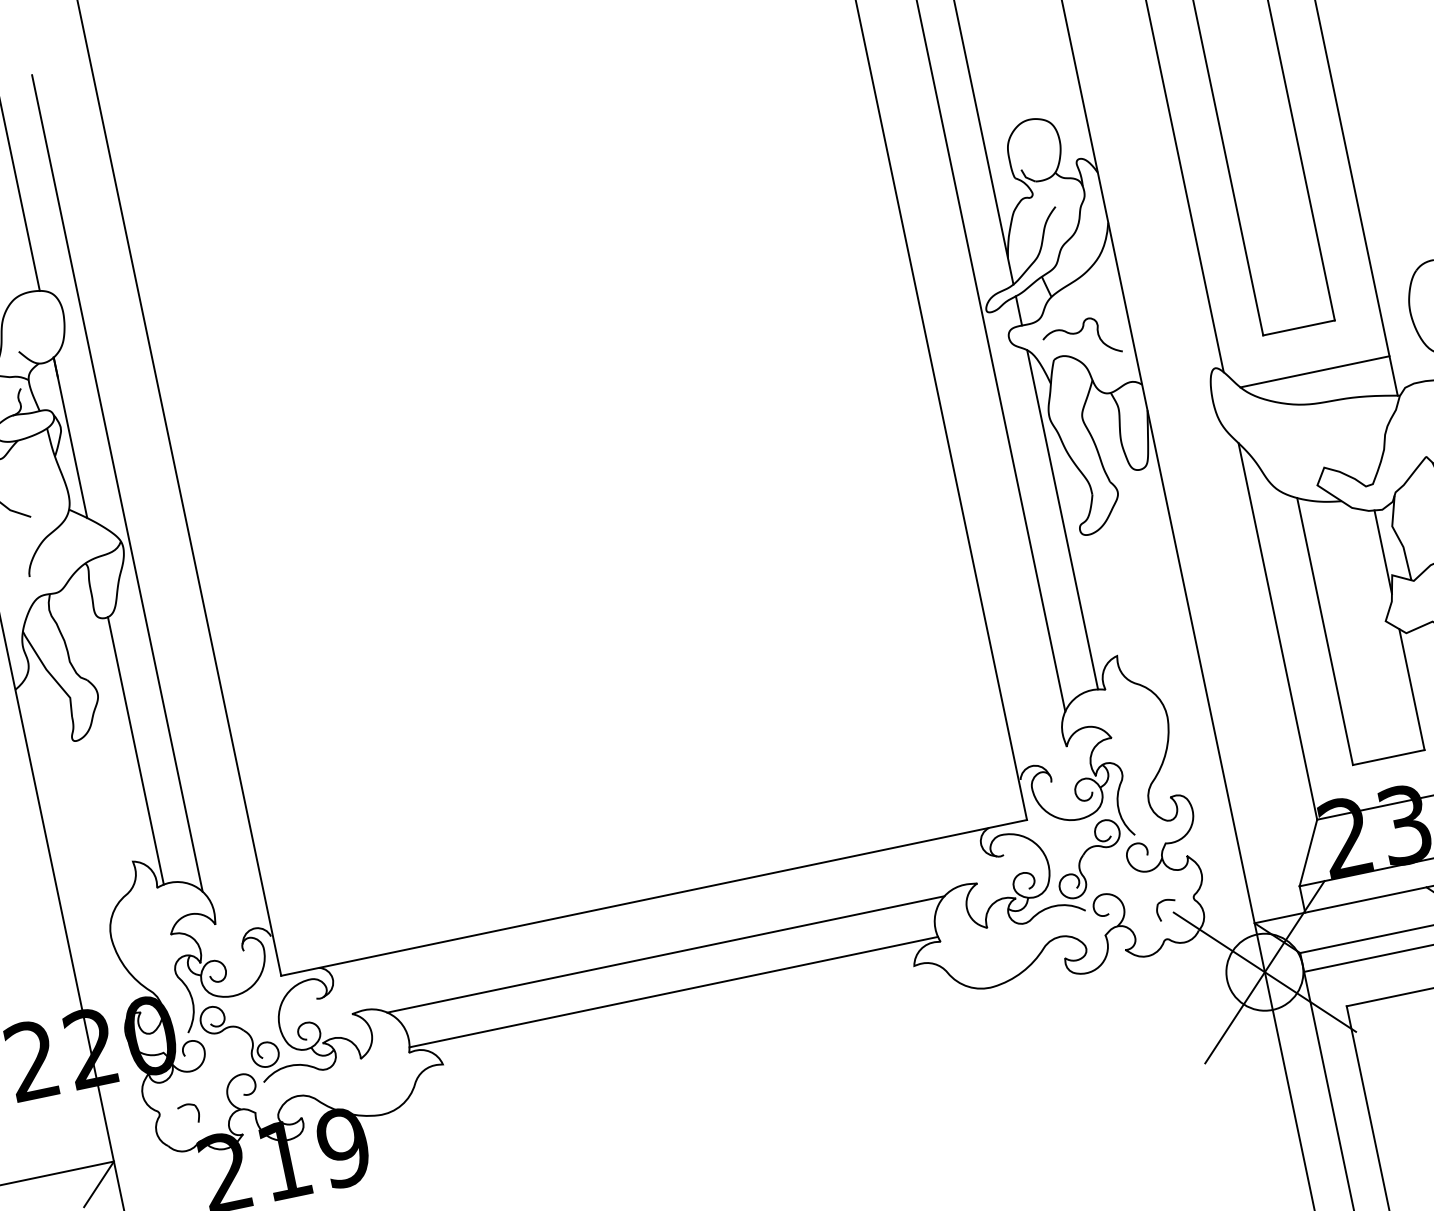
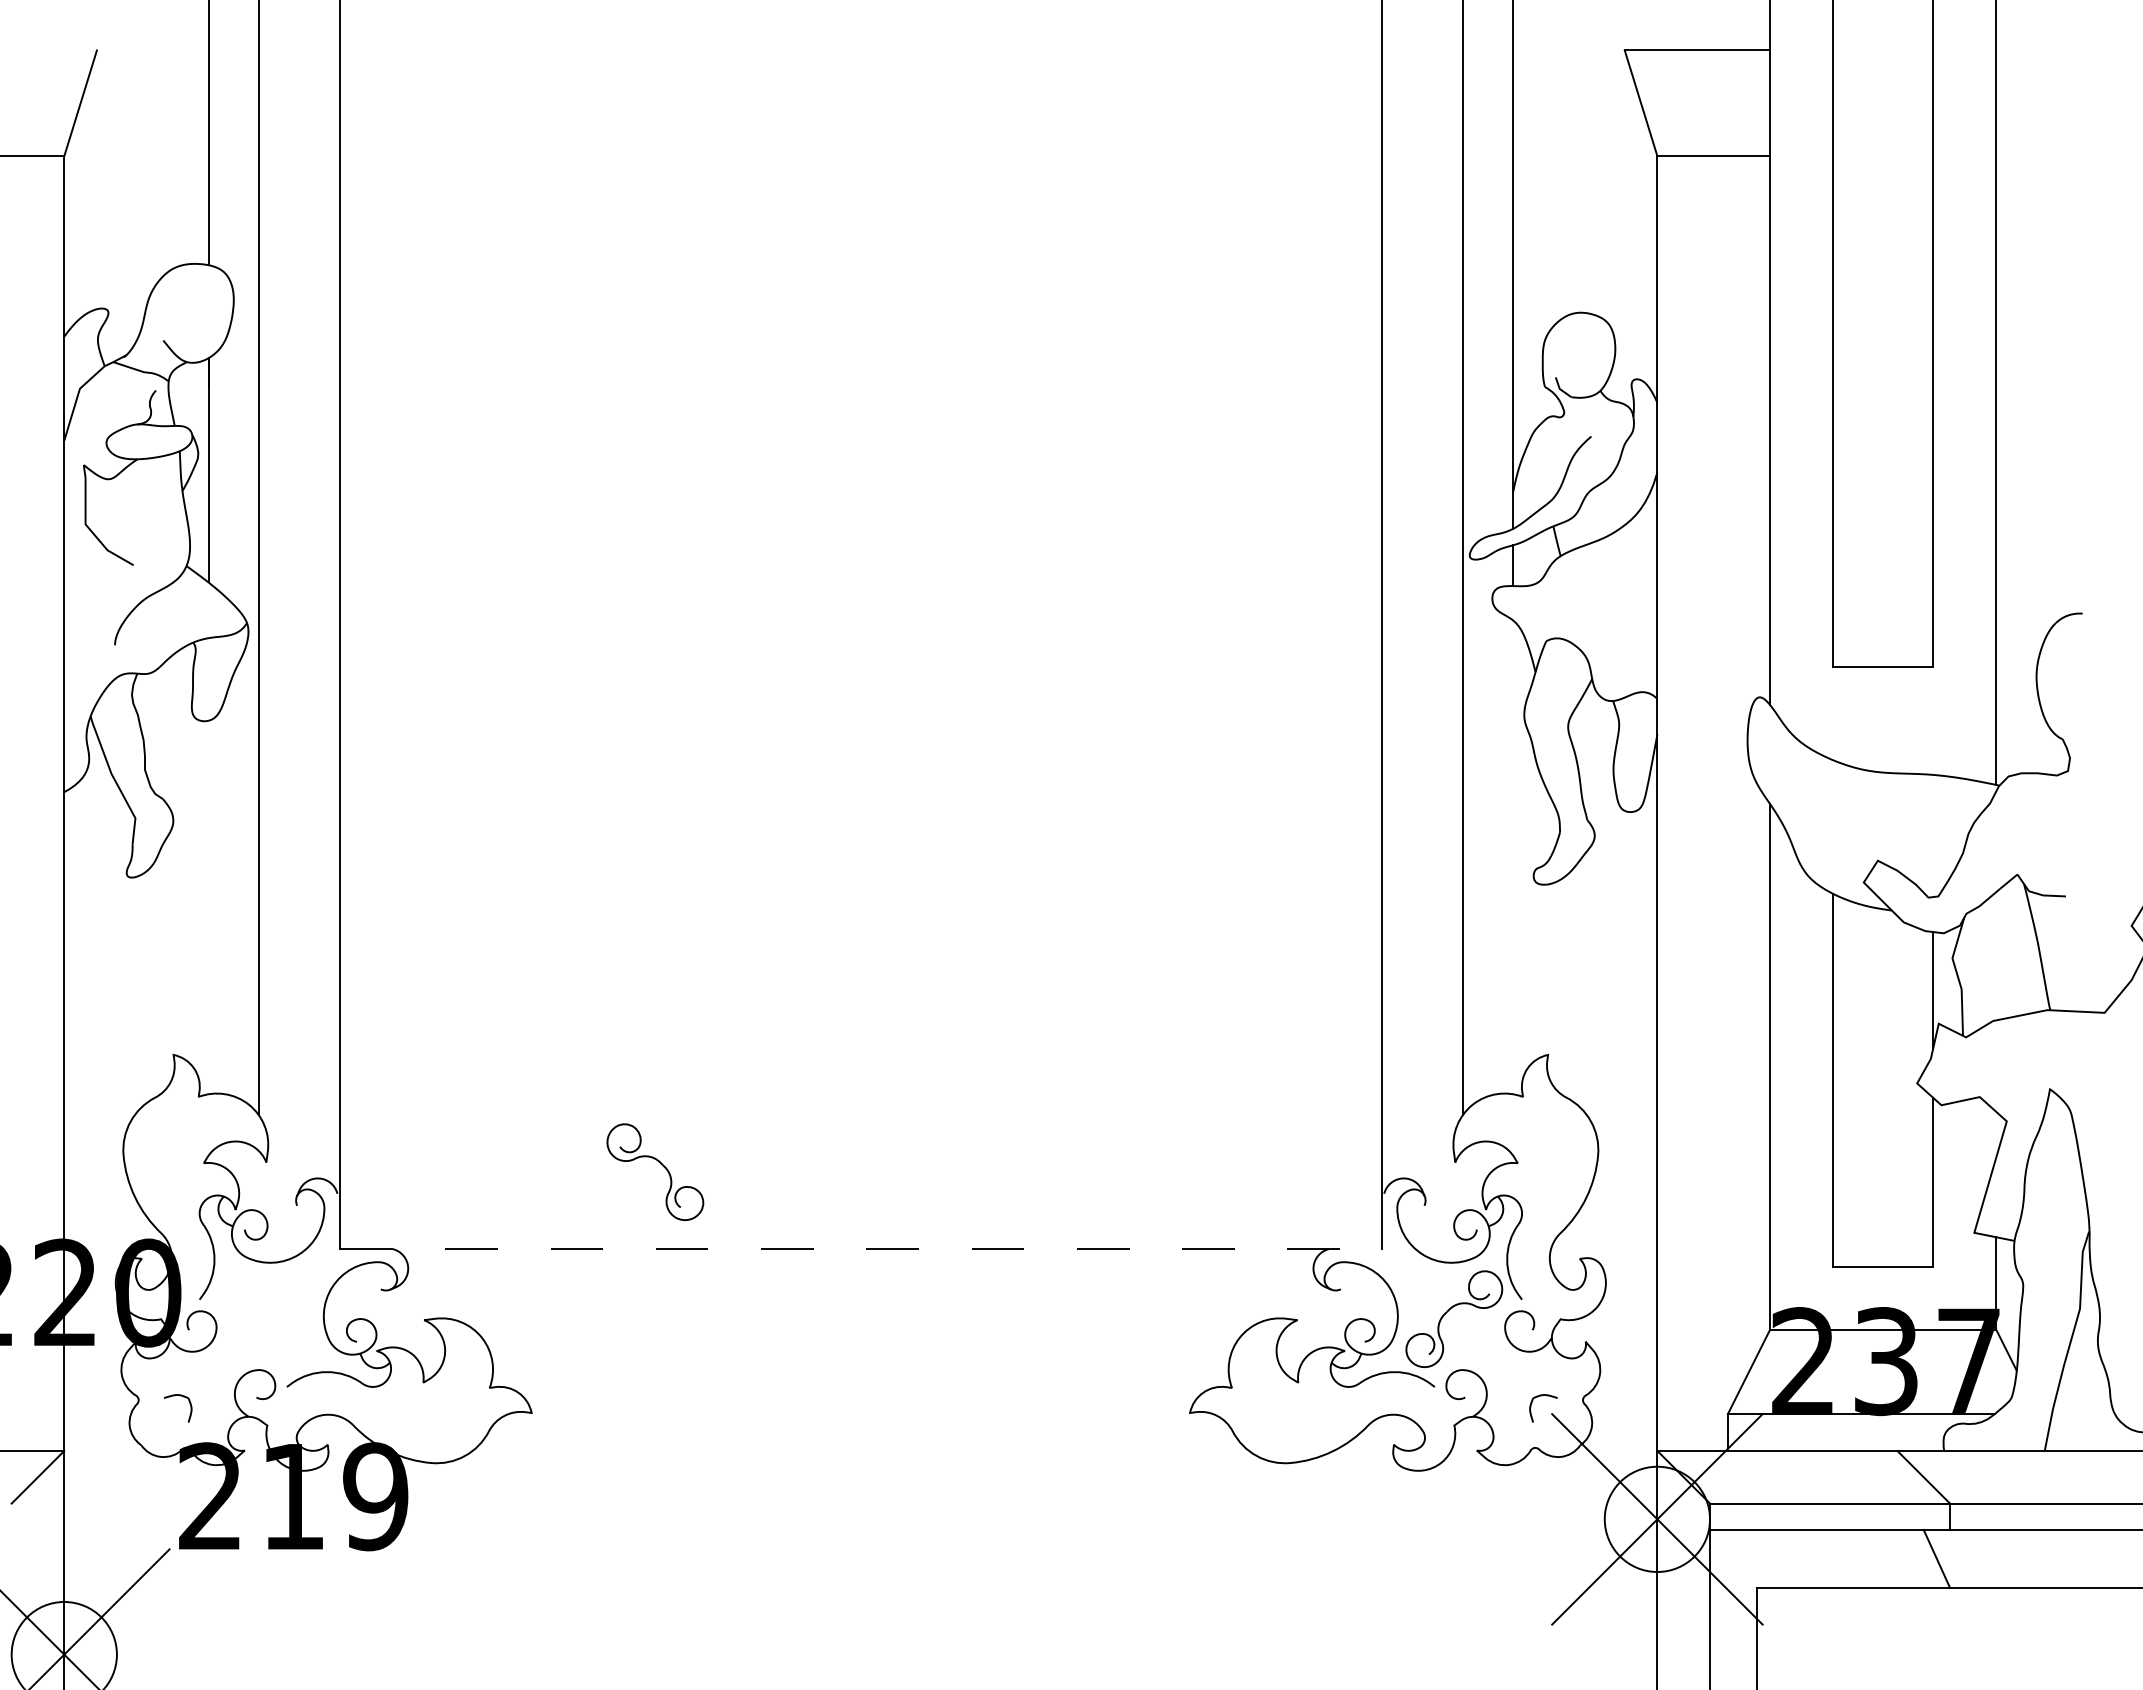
curve: (1078, 333) -> (1586, 612), removed
line: (1315, 371) -> (1892, 729), removed
line: (1062, 519) -> (1513, 857), removed
line: (135, 750) -> (208, 907), removed
line: (653, 898) -> (860, 1249), solid -> dashed
line: (665, 954) -> (860, 1328), removed
line: (673, 992) -> (860, 1380), removed
part: (243, 1031) -> (661, 1165), moved

